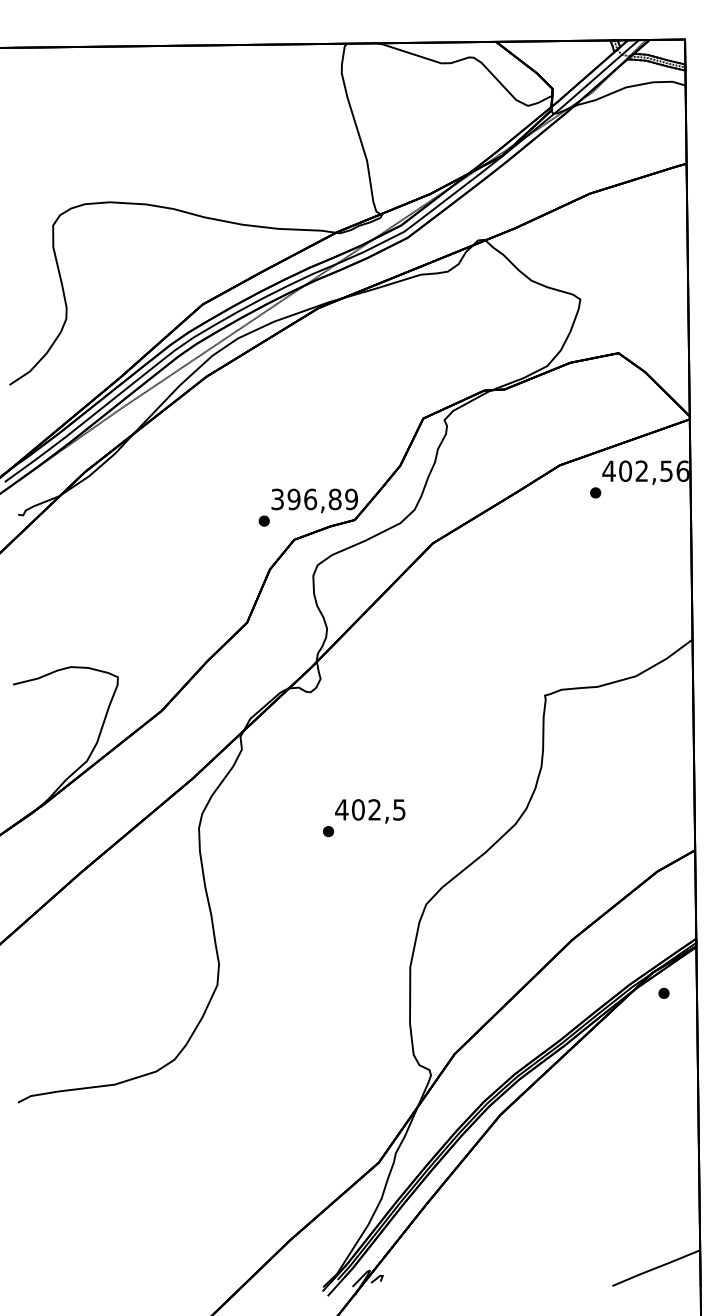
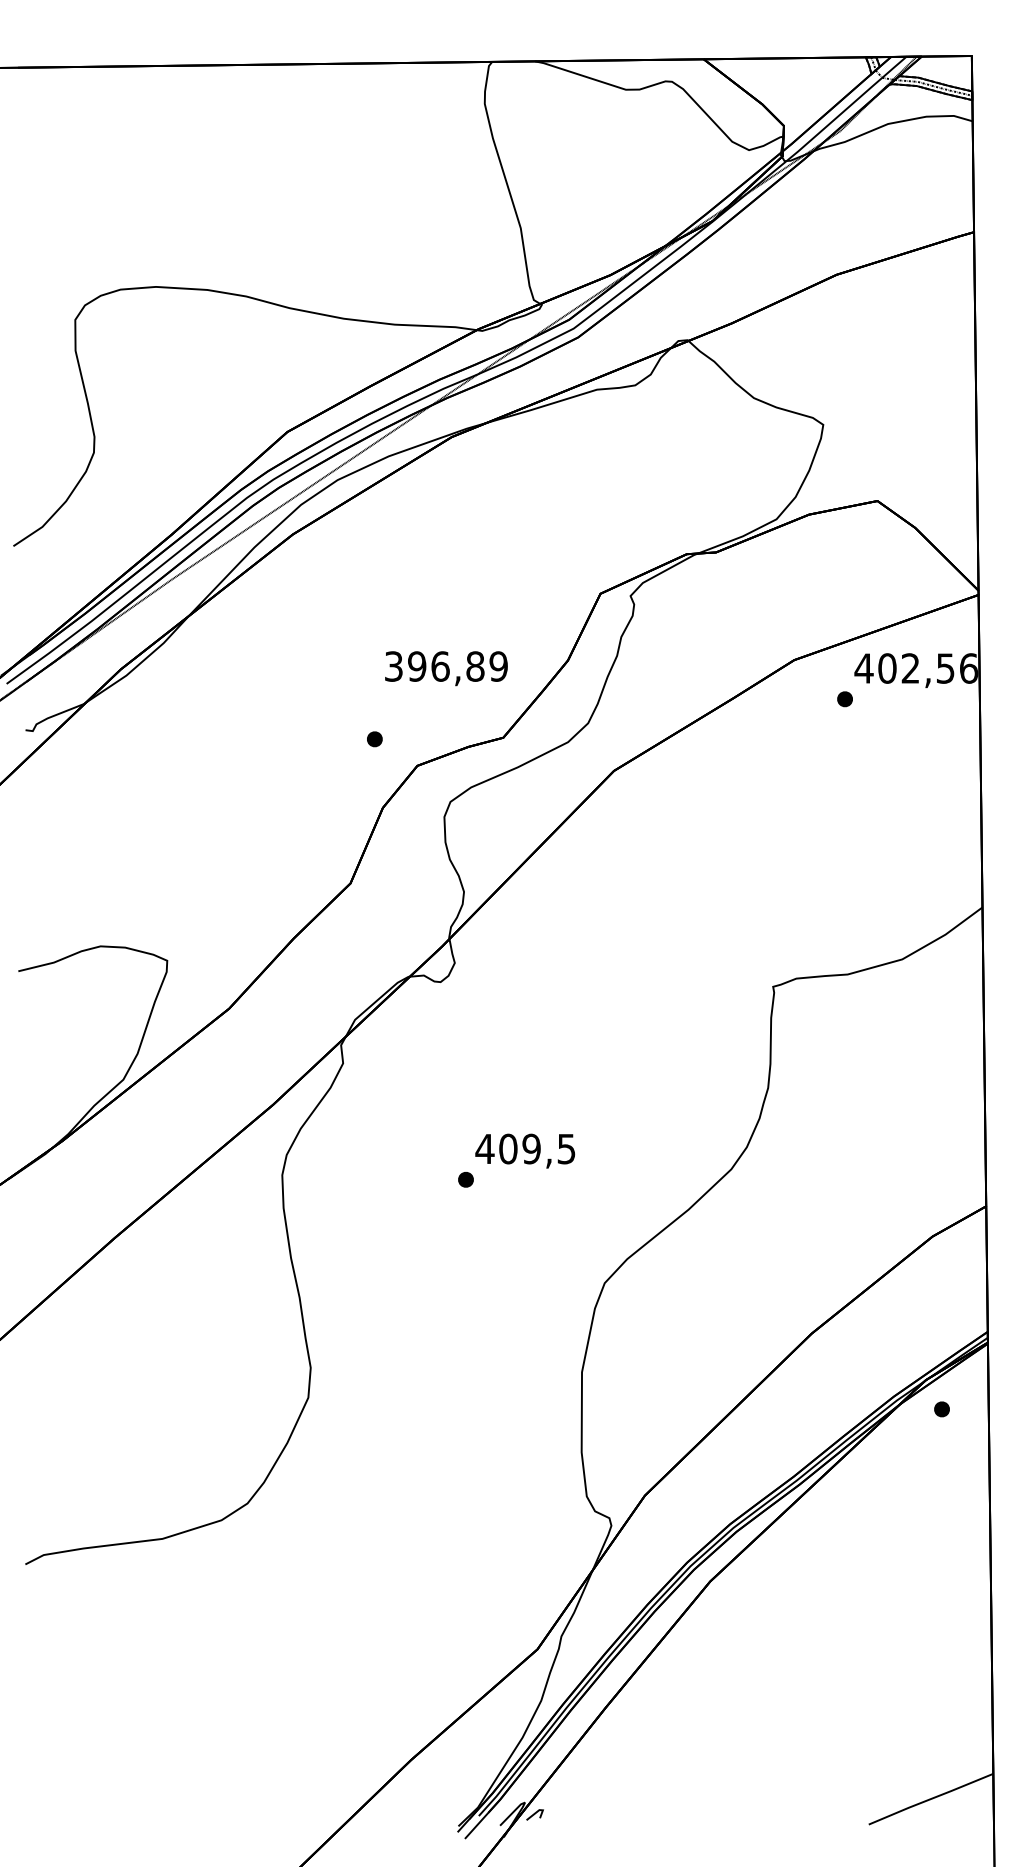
text: (314, 500) -> (446, 668), moved
text: (374, 809) -> (531, 1148), 402,5 -> 409,5

